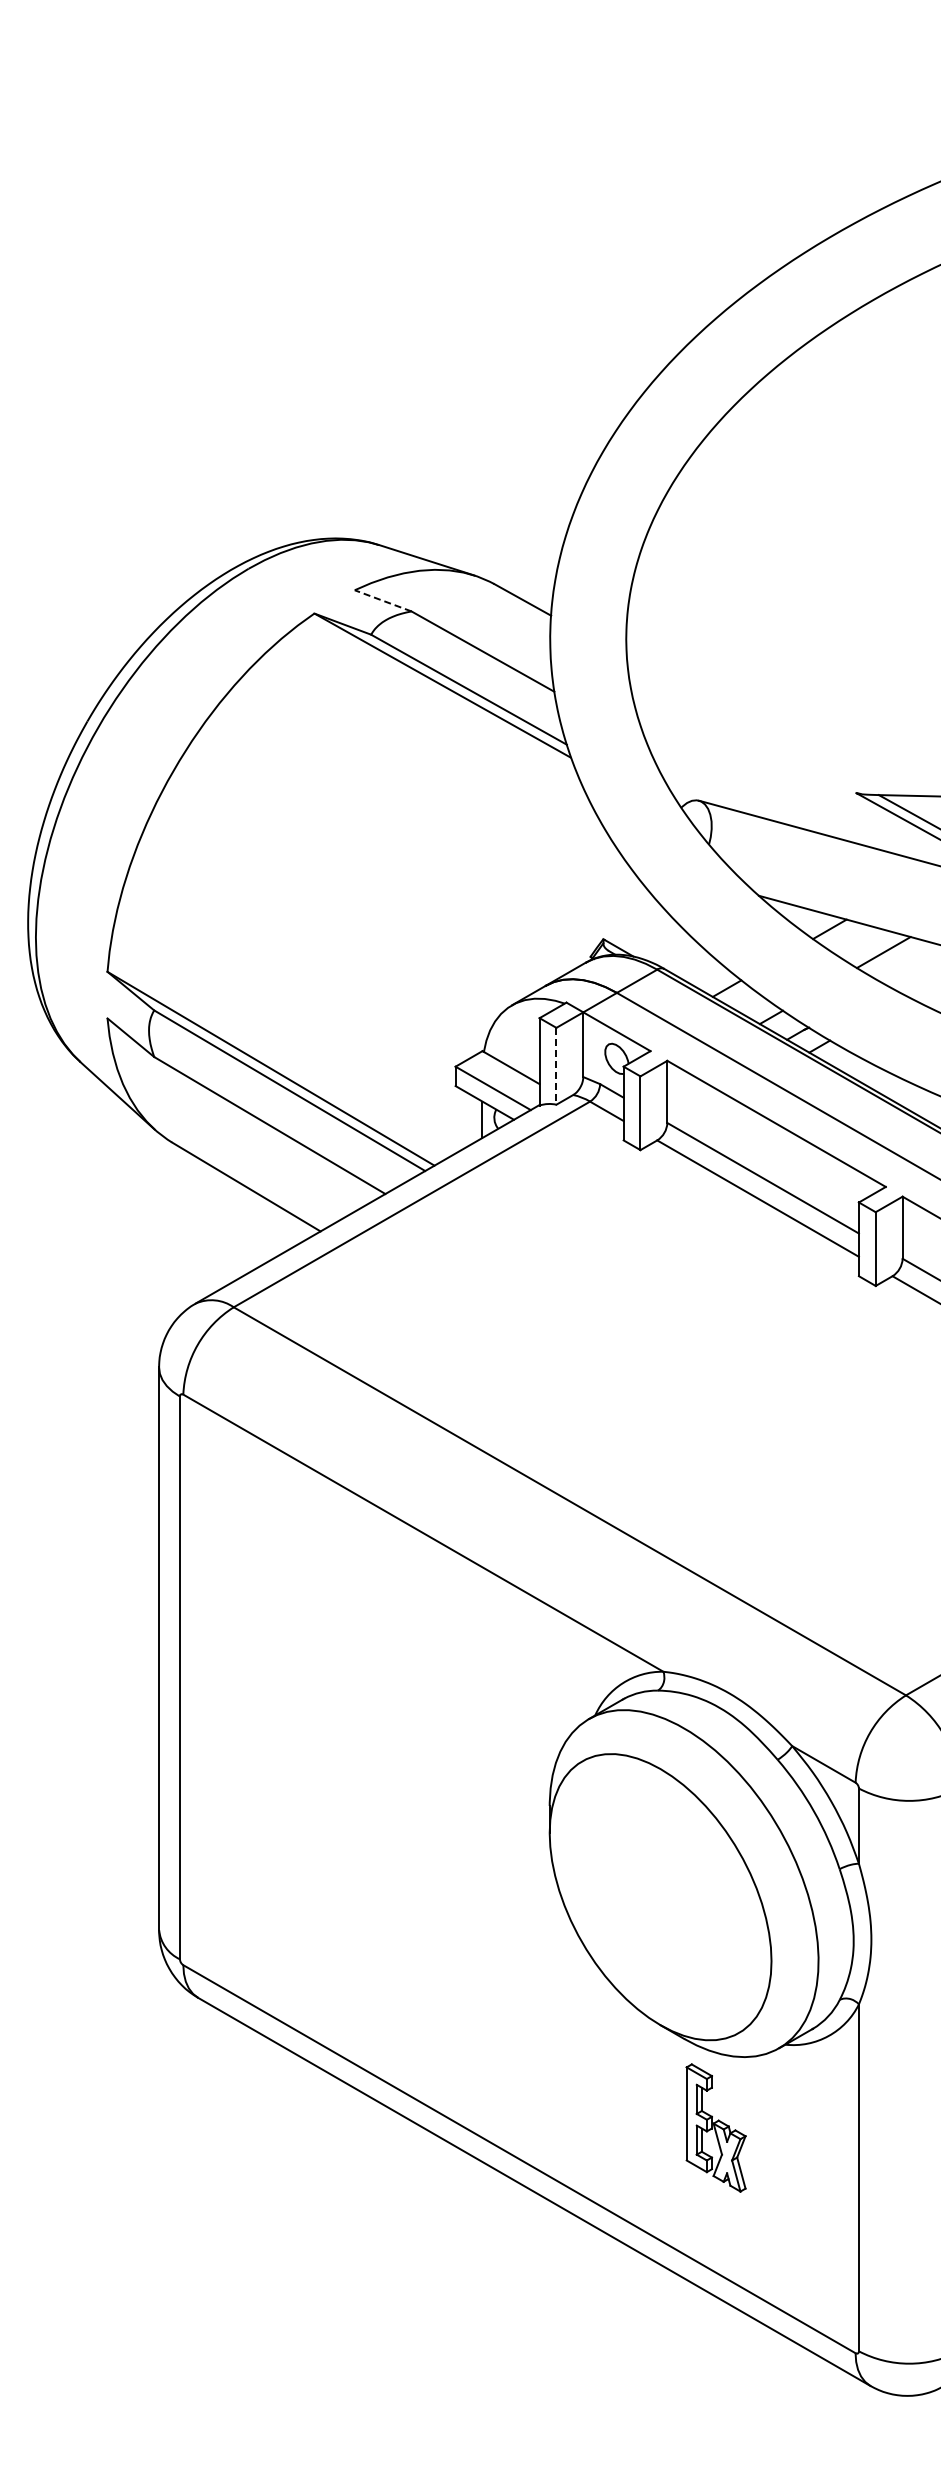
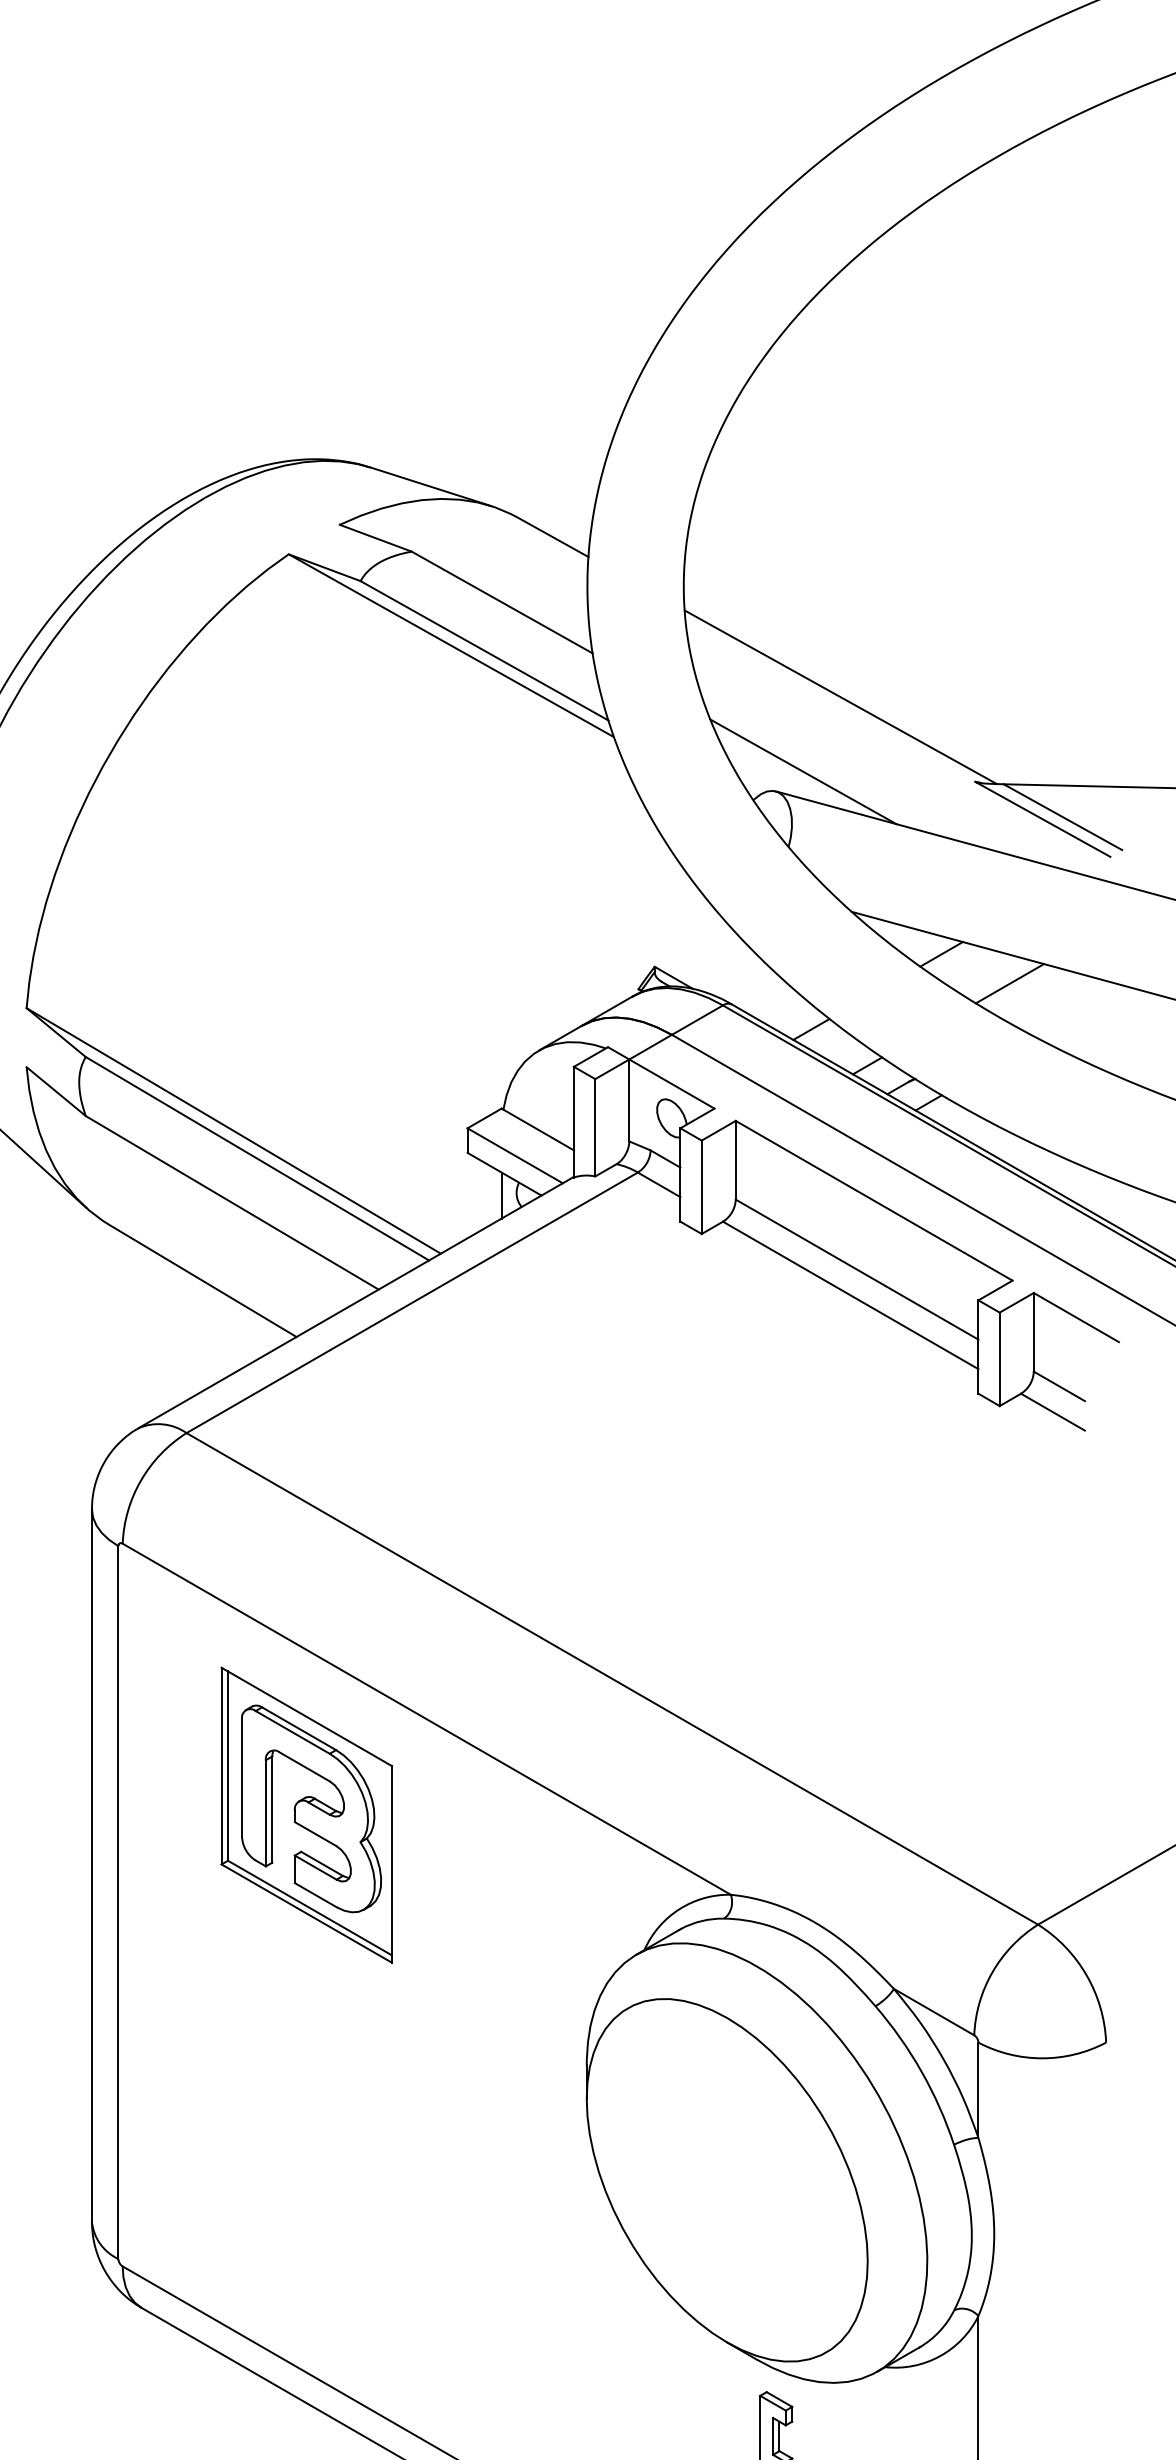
line: (382, 600) -> (374, 537), dashed -> solid
line: (750, 725) -> (841, 696), added
line: (720, 784) -> (803, 770), added
line: (556, 1066) -> (595, 1128), dashed -> solid
part: (328, 1608) -> (306, 1814), added

